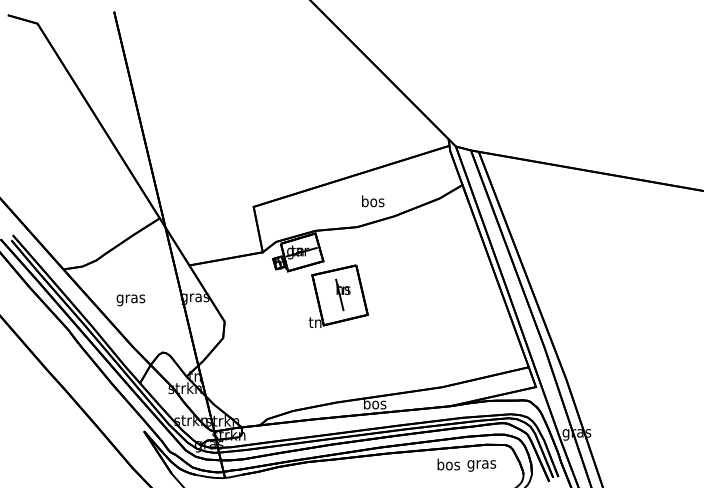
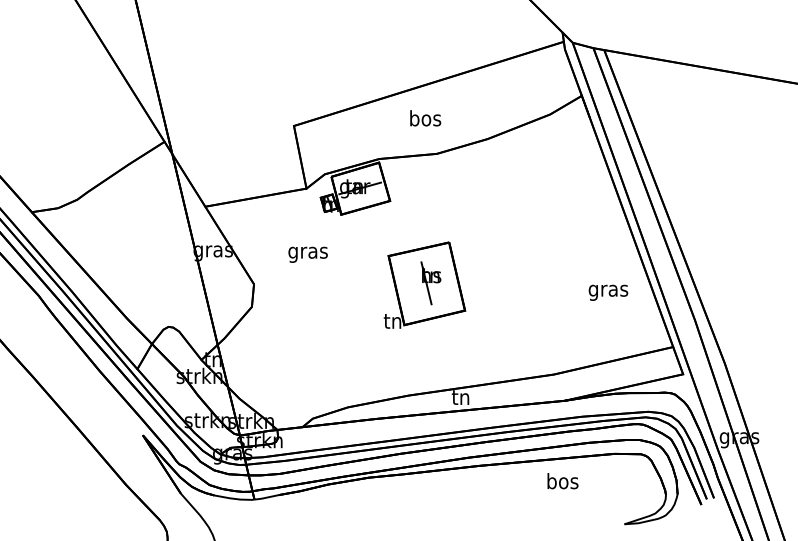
text: (373, 201) -> (426, 118), moved
part: (338, 295) -> (424, 283), moved
text: (130, 300) -> (307, 255), moved
text: (375, 403) -> (461, 396), bos -> tn
text: (481, 465) -> (608, 292), moved

